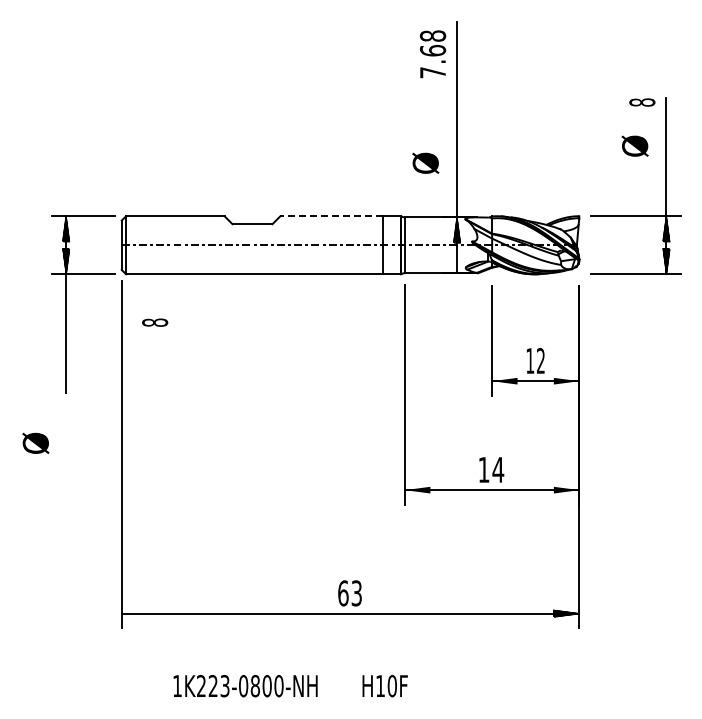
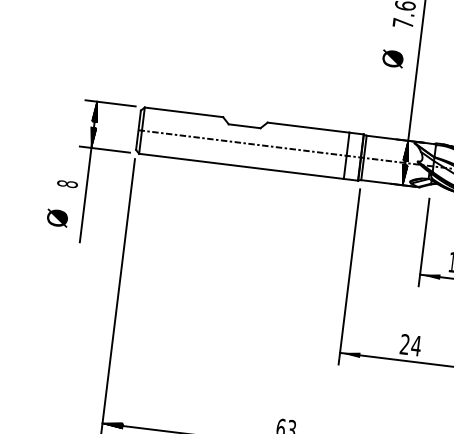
text: (425, 162) -> (392, 58), moved
line: (331, 216) -> (308, 127), dashed -> solid
hatch: (456, 260) -> (403, 175), added
text: (155, 322) -> (67, 183), moved
text: (35, 442) -> (57, 217), moved
text: (483, 469) -> (404, 344), 14 -> 24
hatch: (134, 613) -> (112, 424), added

